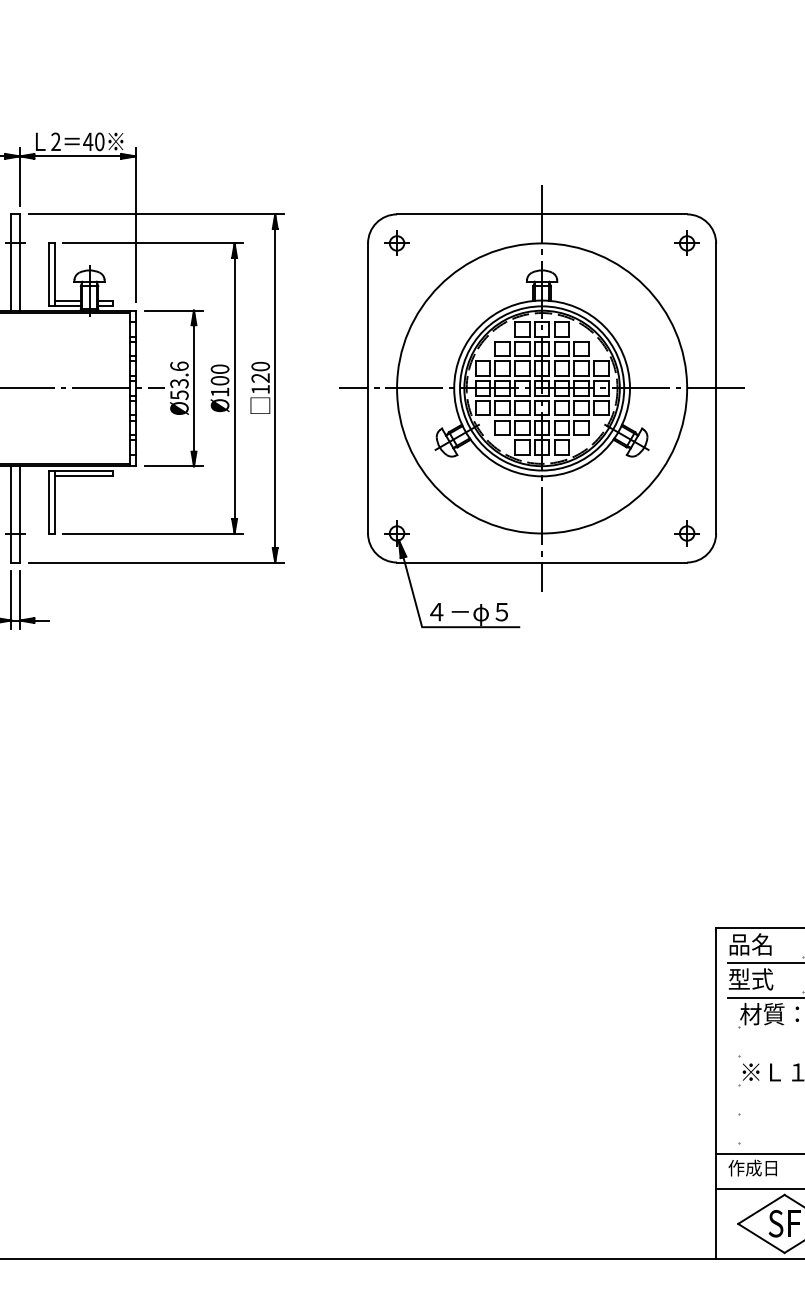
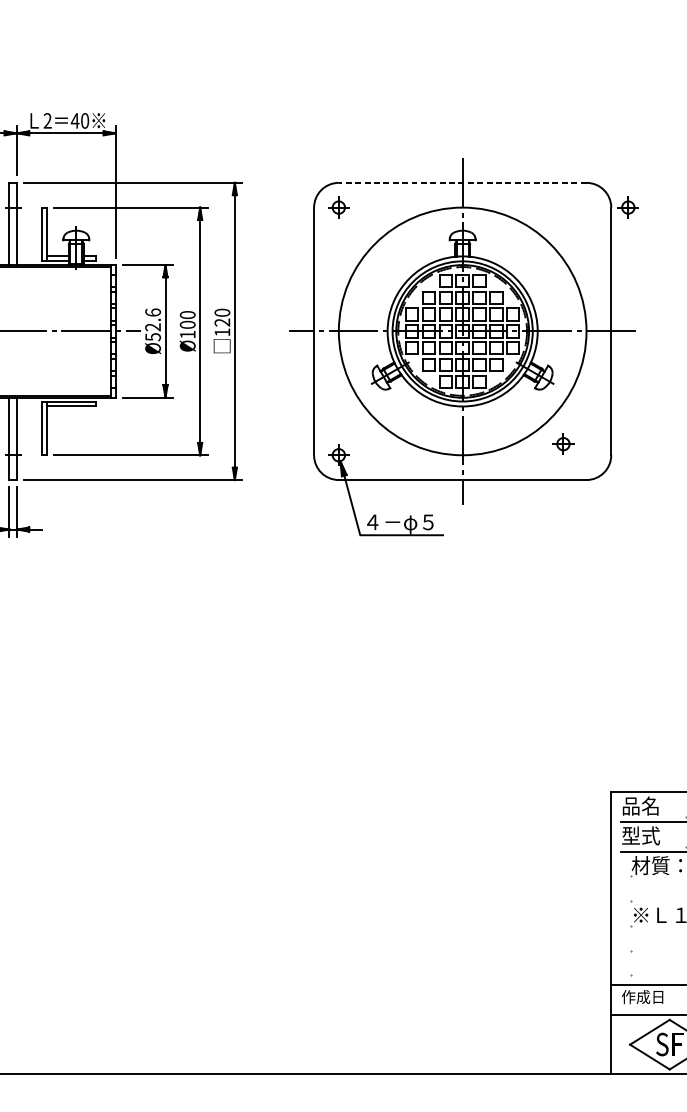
line: (541, 214) -> (462, 182), solid -> dashed
part: (686, 242) -> (627, 206), moved
text: (179, 383) -> (153, 327), Ø53.6 -> Ø52.6
part: (686, 533) -> (562, 444), moved

